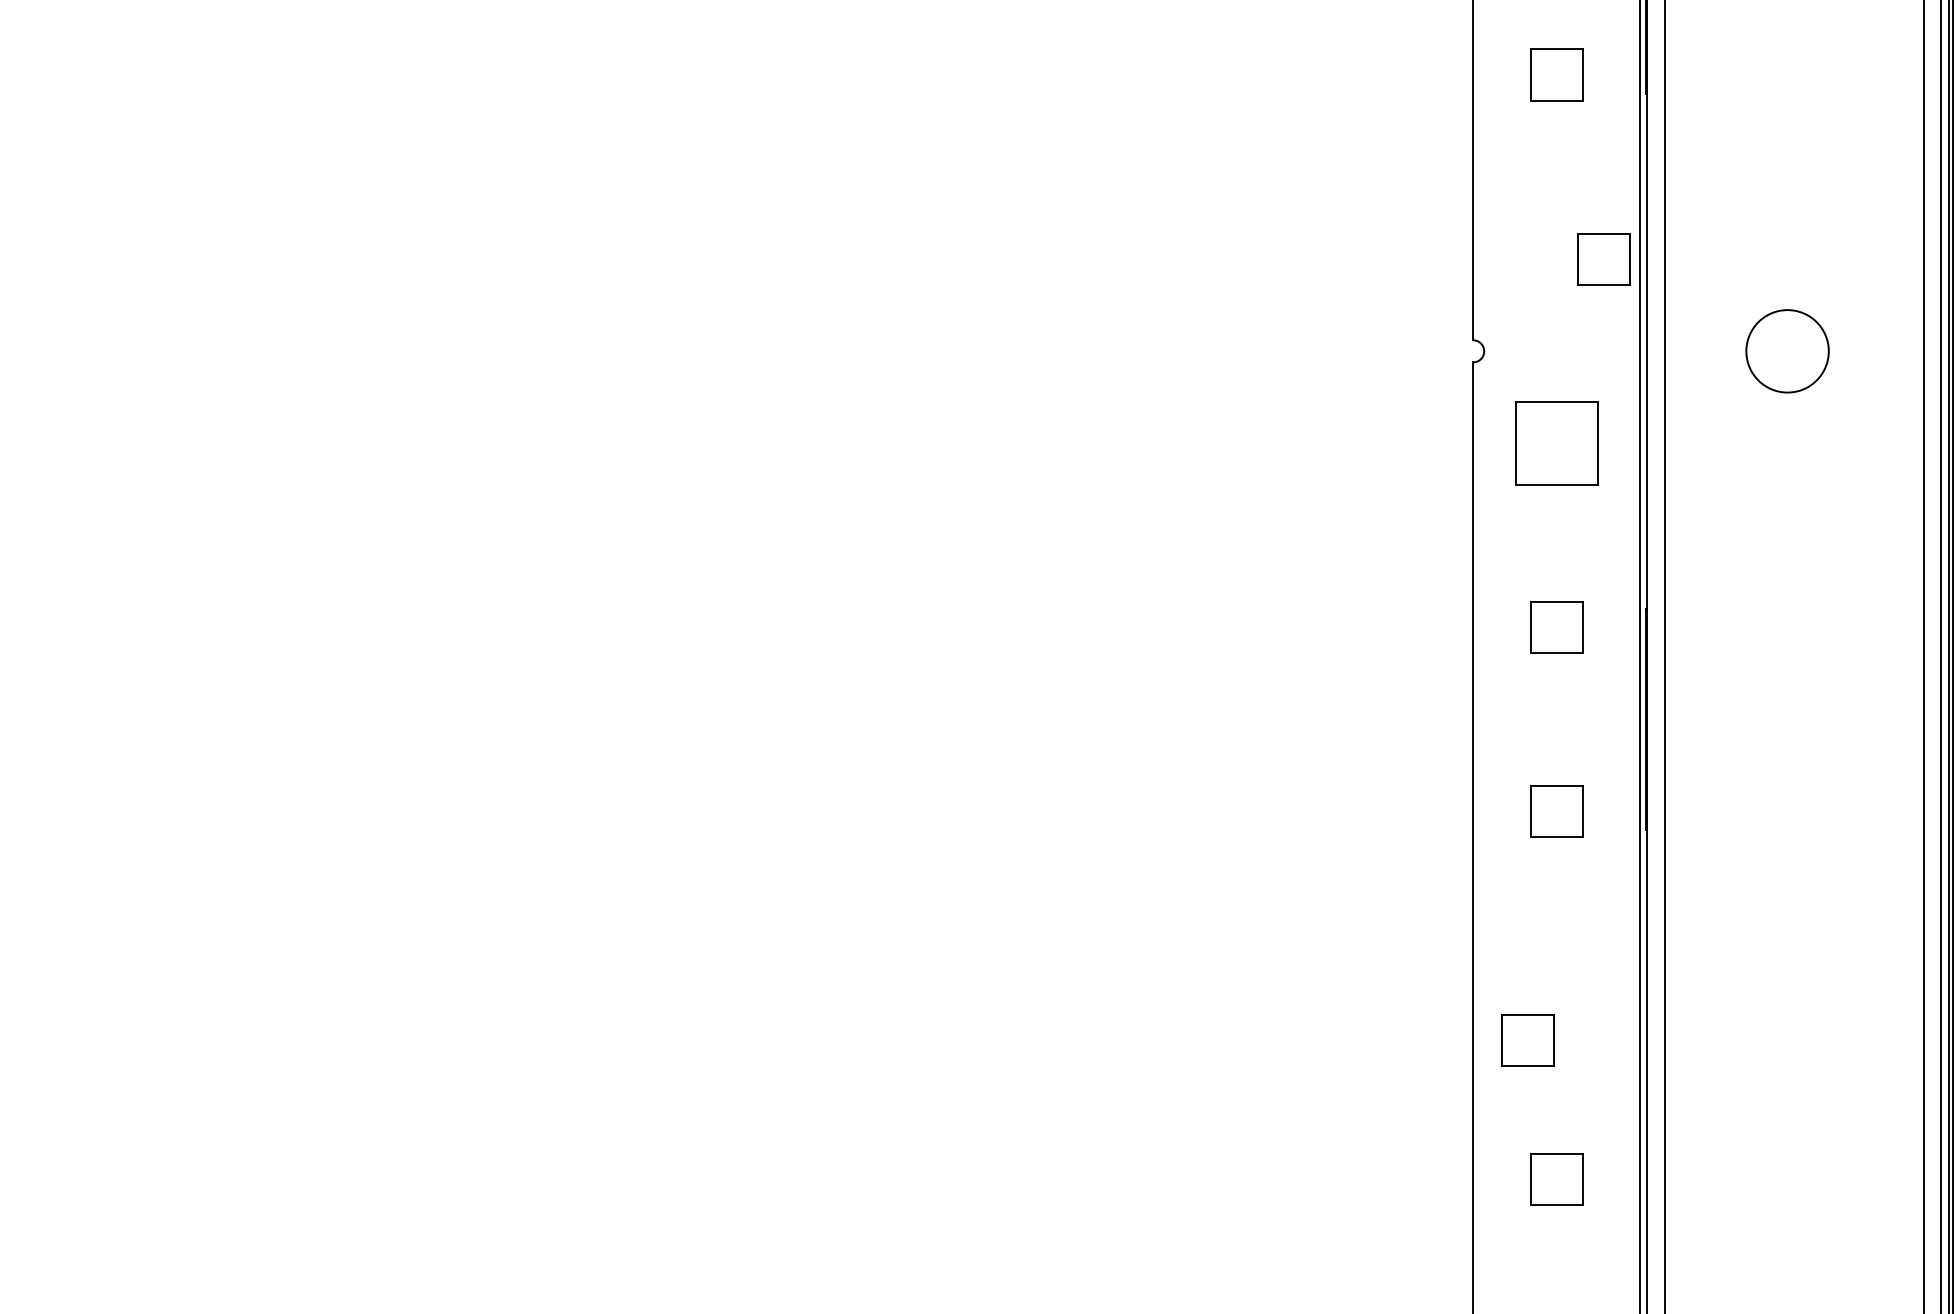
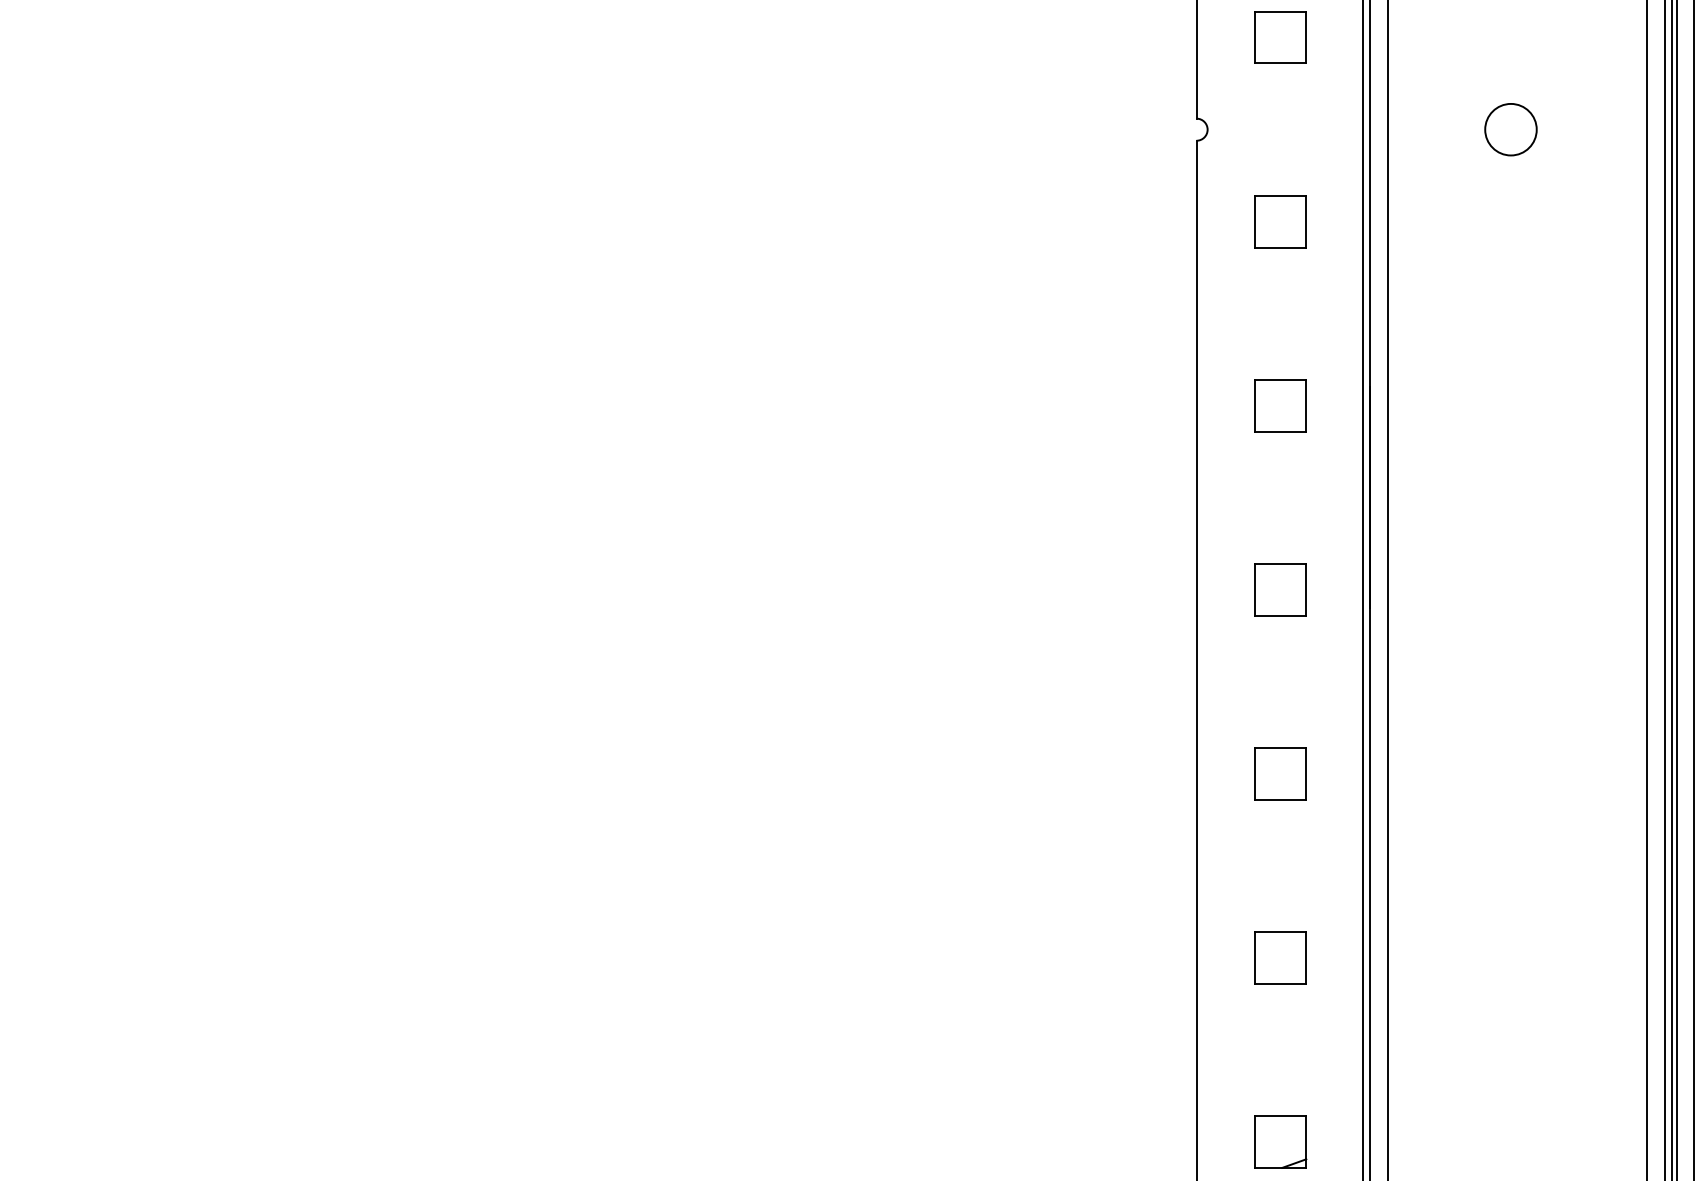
part: (1603, 259) -> (1279, 37), moved
circle: (1787, 351) -> (1510, 129), size x0.62
part: (1556, 443) -> (1279, 221), size x0.62
part: (1527, 1040) -> (1279, 773), moved

